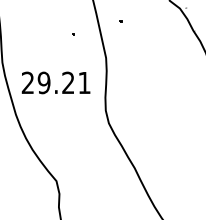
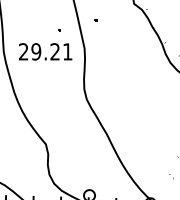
text: (55, 82) -> (45, 51), moved

